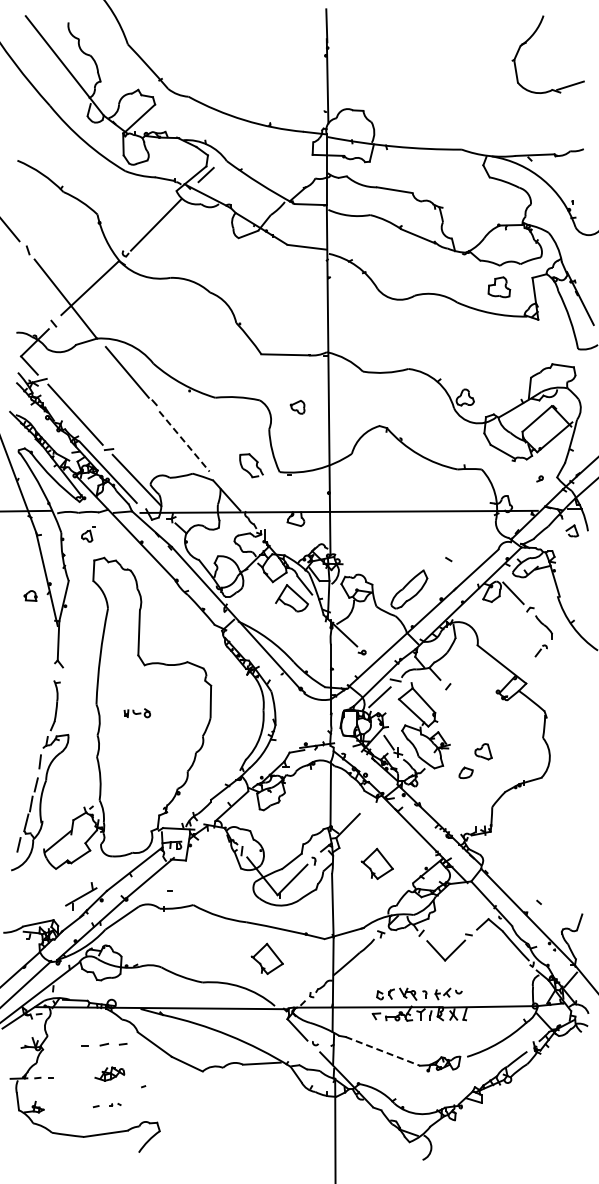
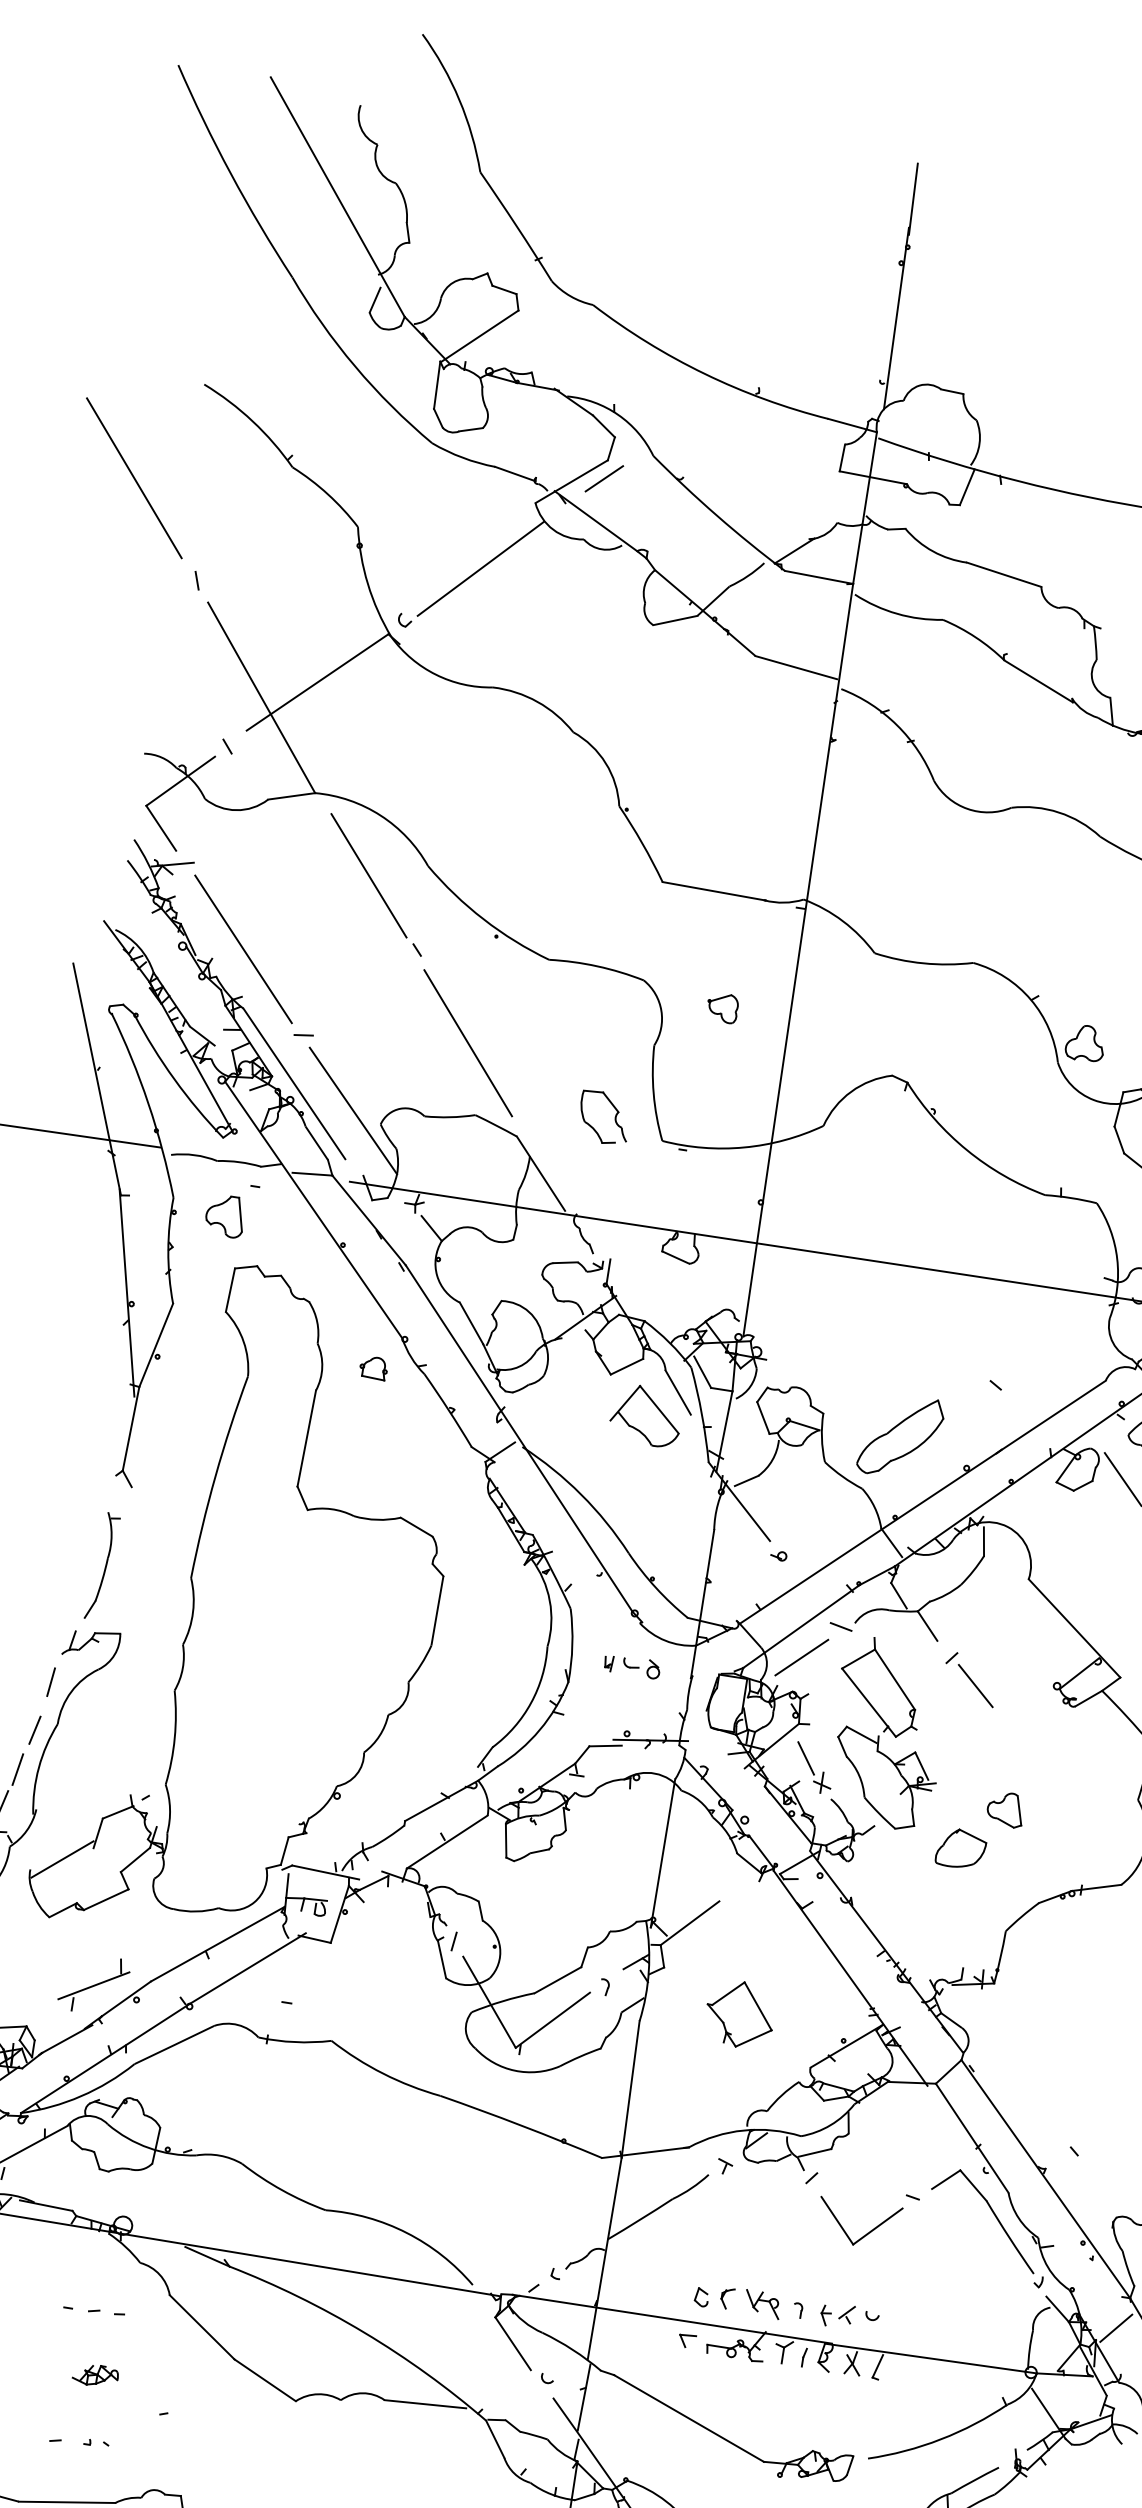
line: (184, 441) -> (468, 1043), dashed -> solid
part: (88, 534) -> (231, 1210), size x1.67
part: (30, 595) -> (373, 1366), moved
line: (460, 697) -> (974, 1685), added
part: (137, 713) -> (632, 1666), moved
part: (465, 772) -> (960, 1847), size x1.67
part: (266, 958) -> (470, 2180), removed
part: (104, 1044) -> (94, 2310), size x0.62
line: (382, 1051) -> (688, 2418), dashed -> solid
part: (109, 1073) -> (95, 2374), size x0.71

